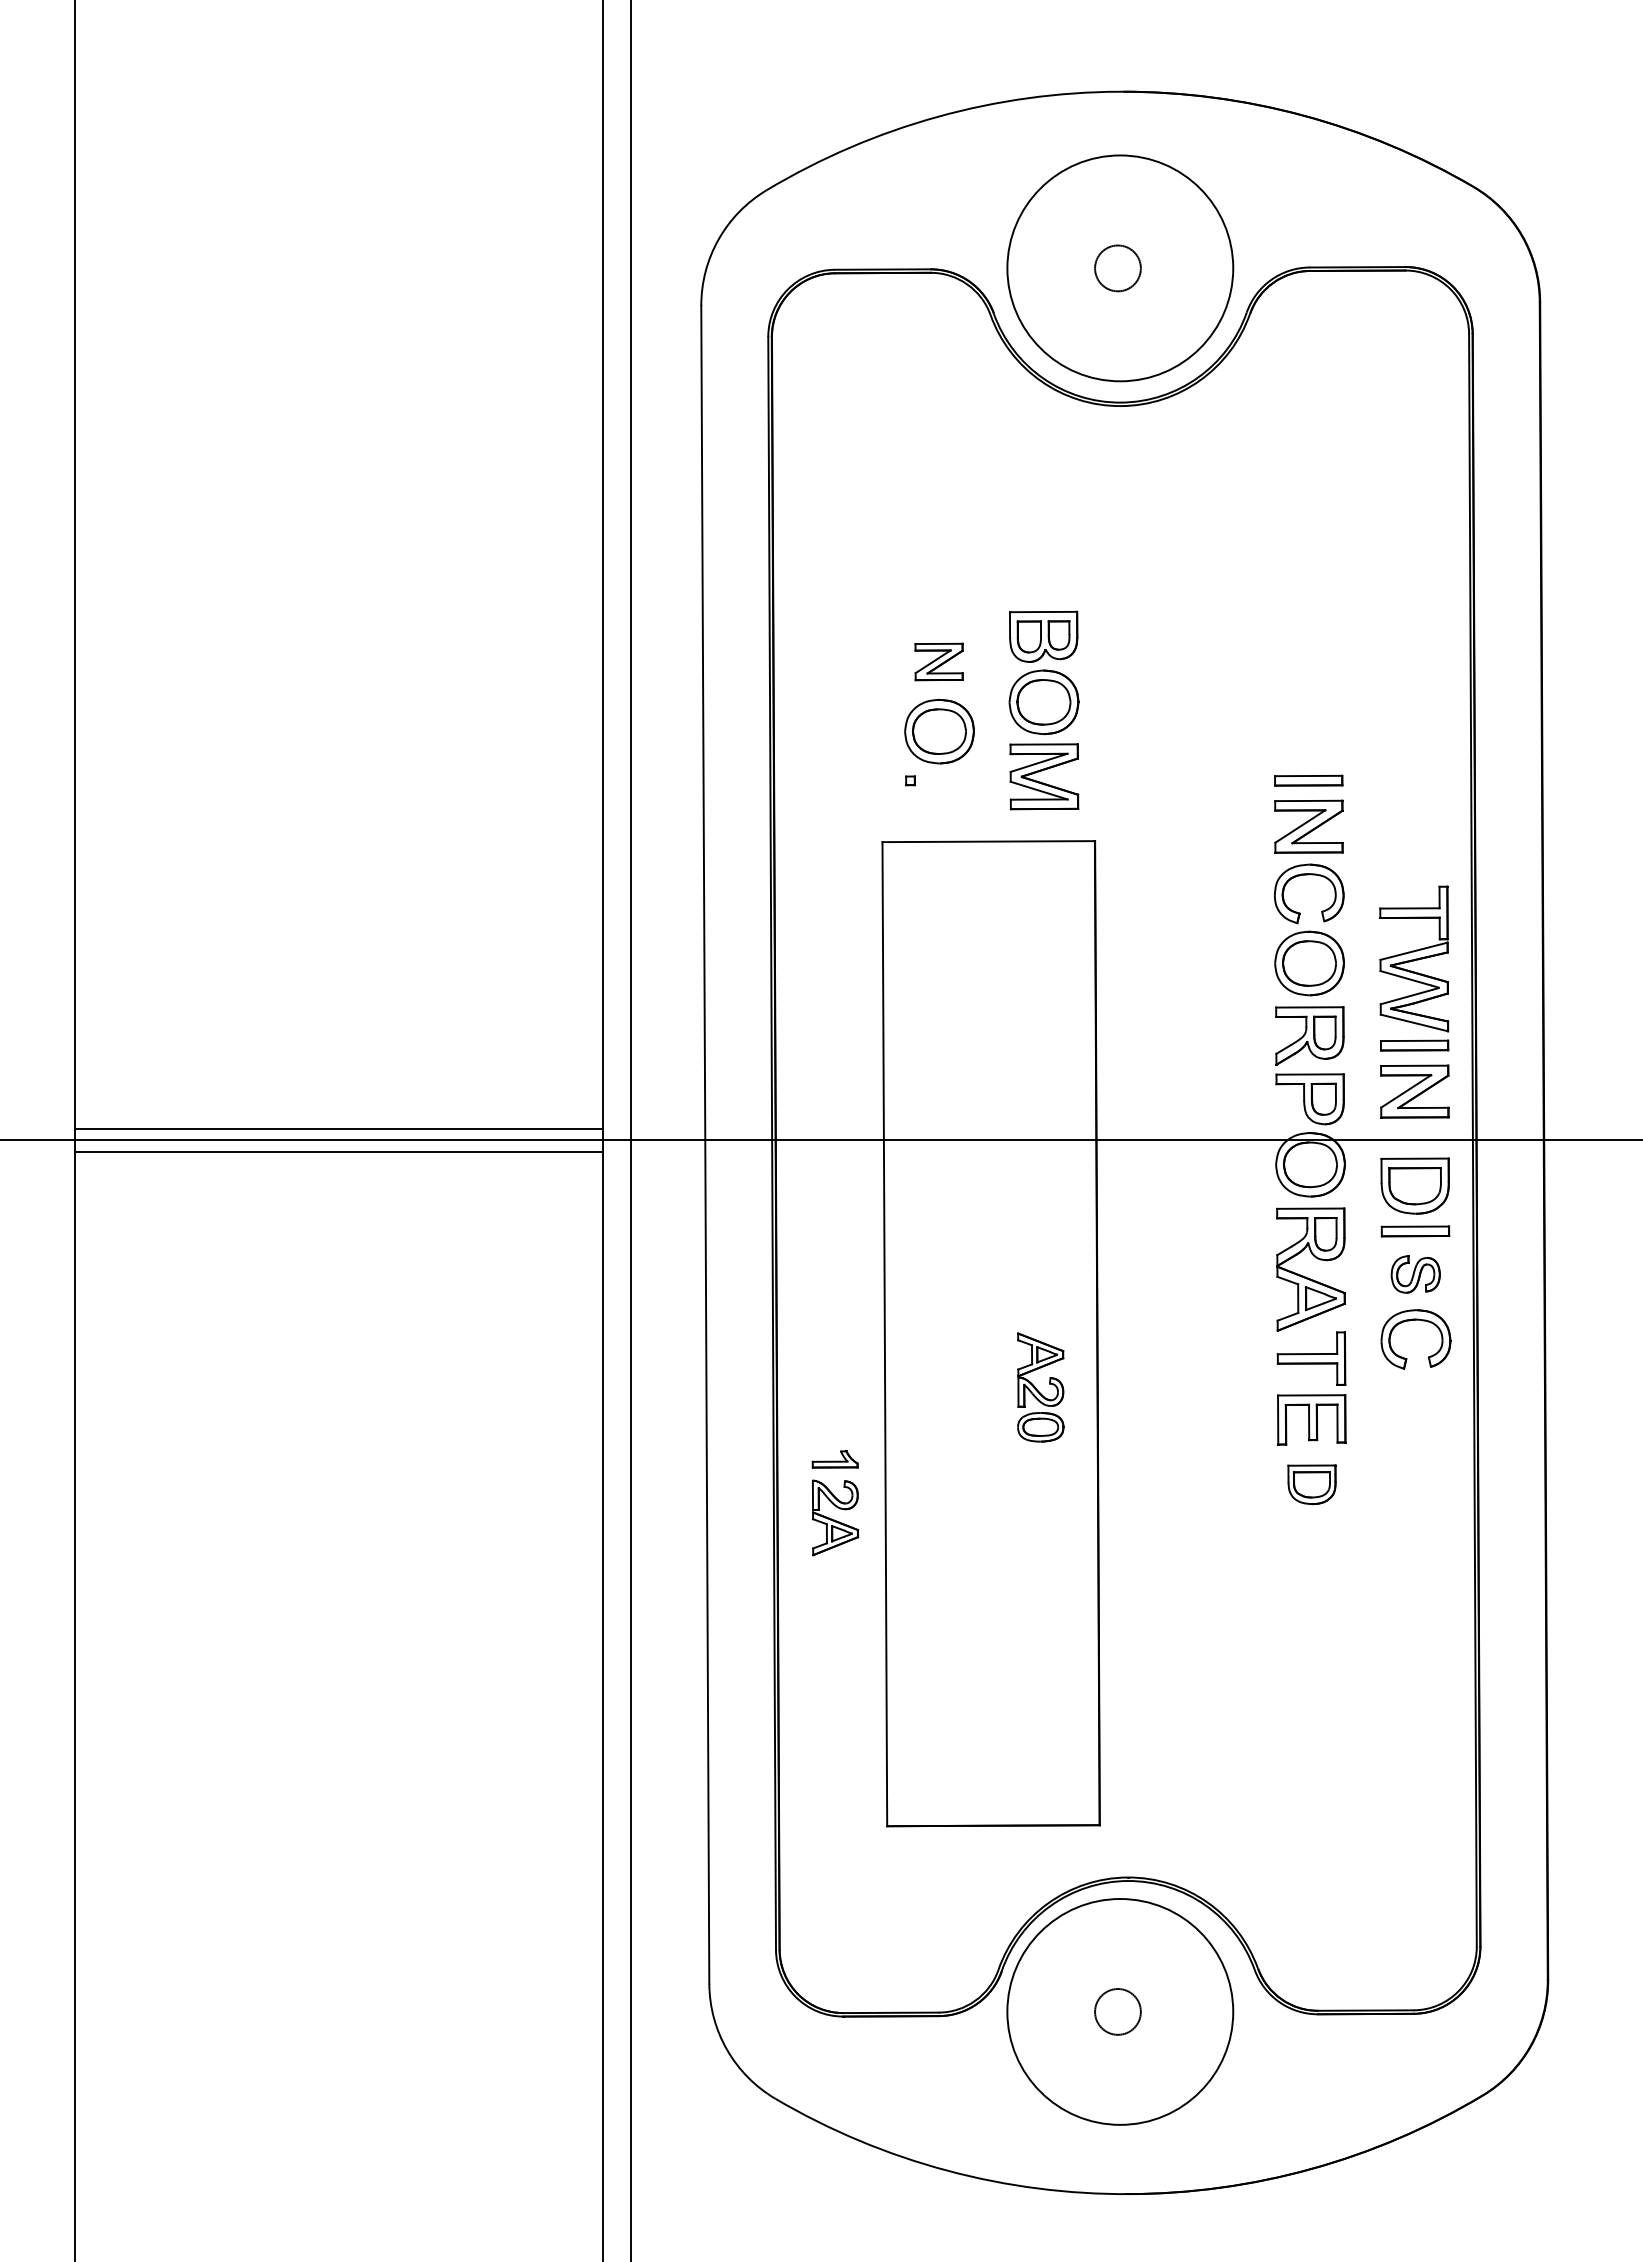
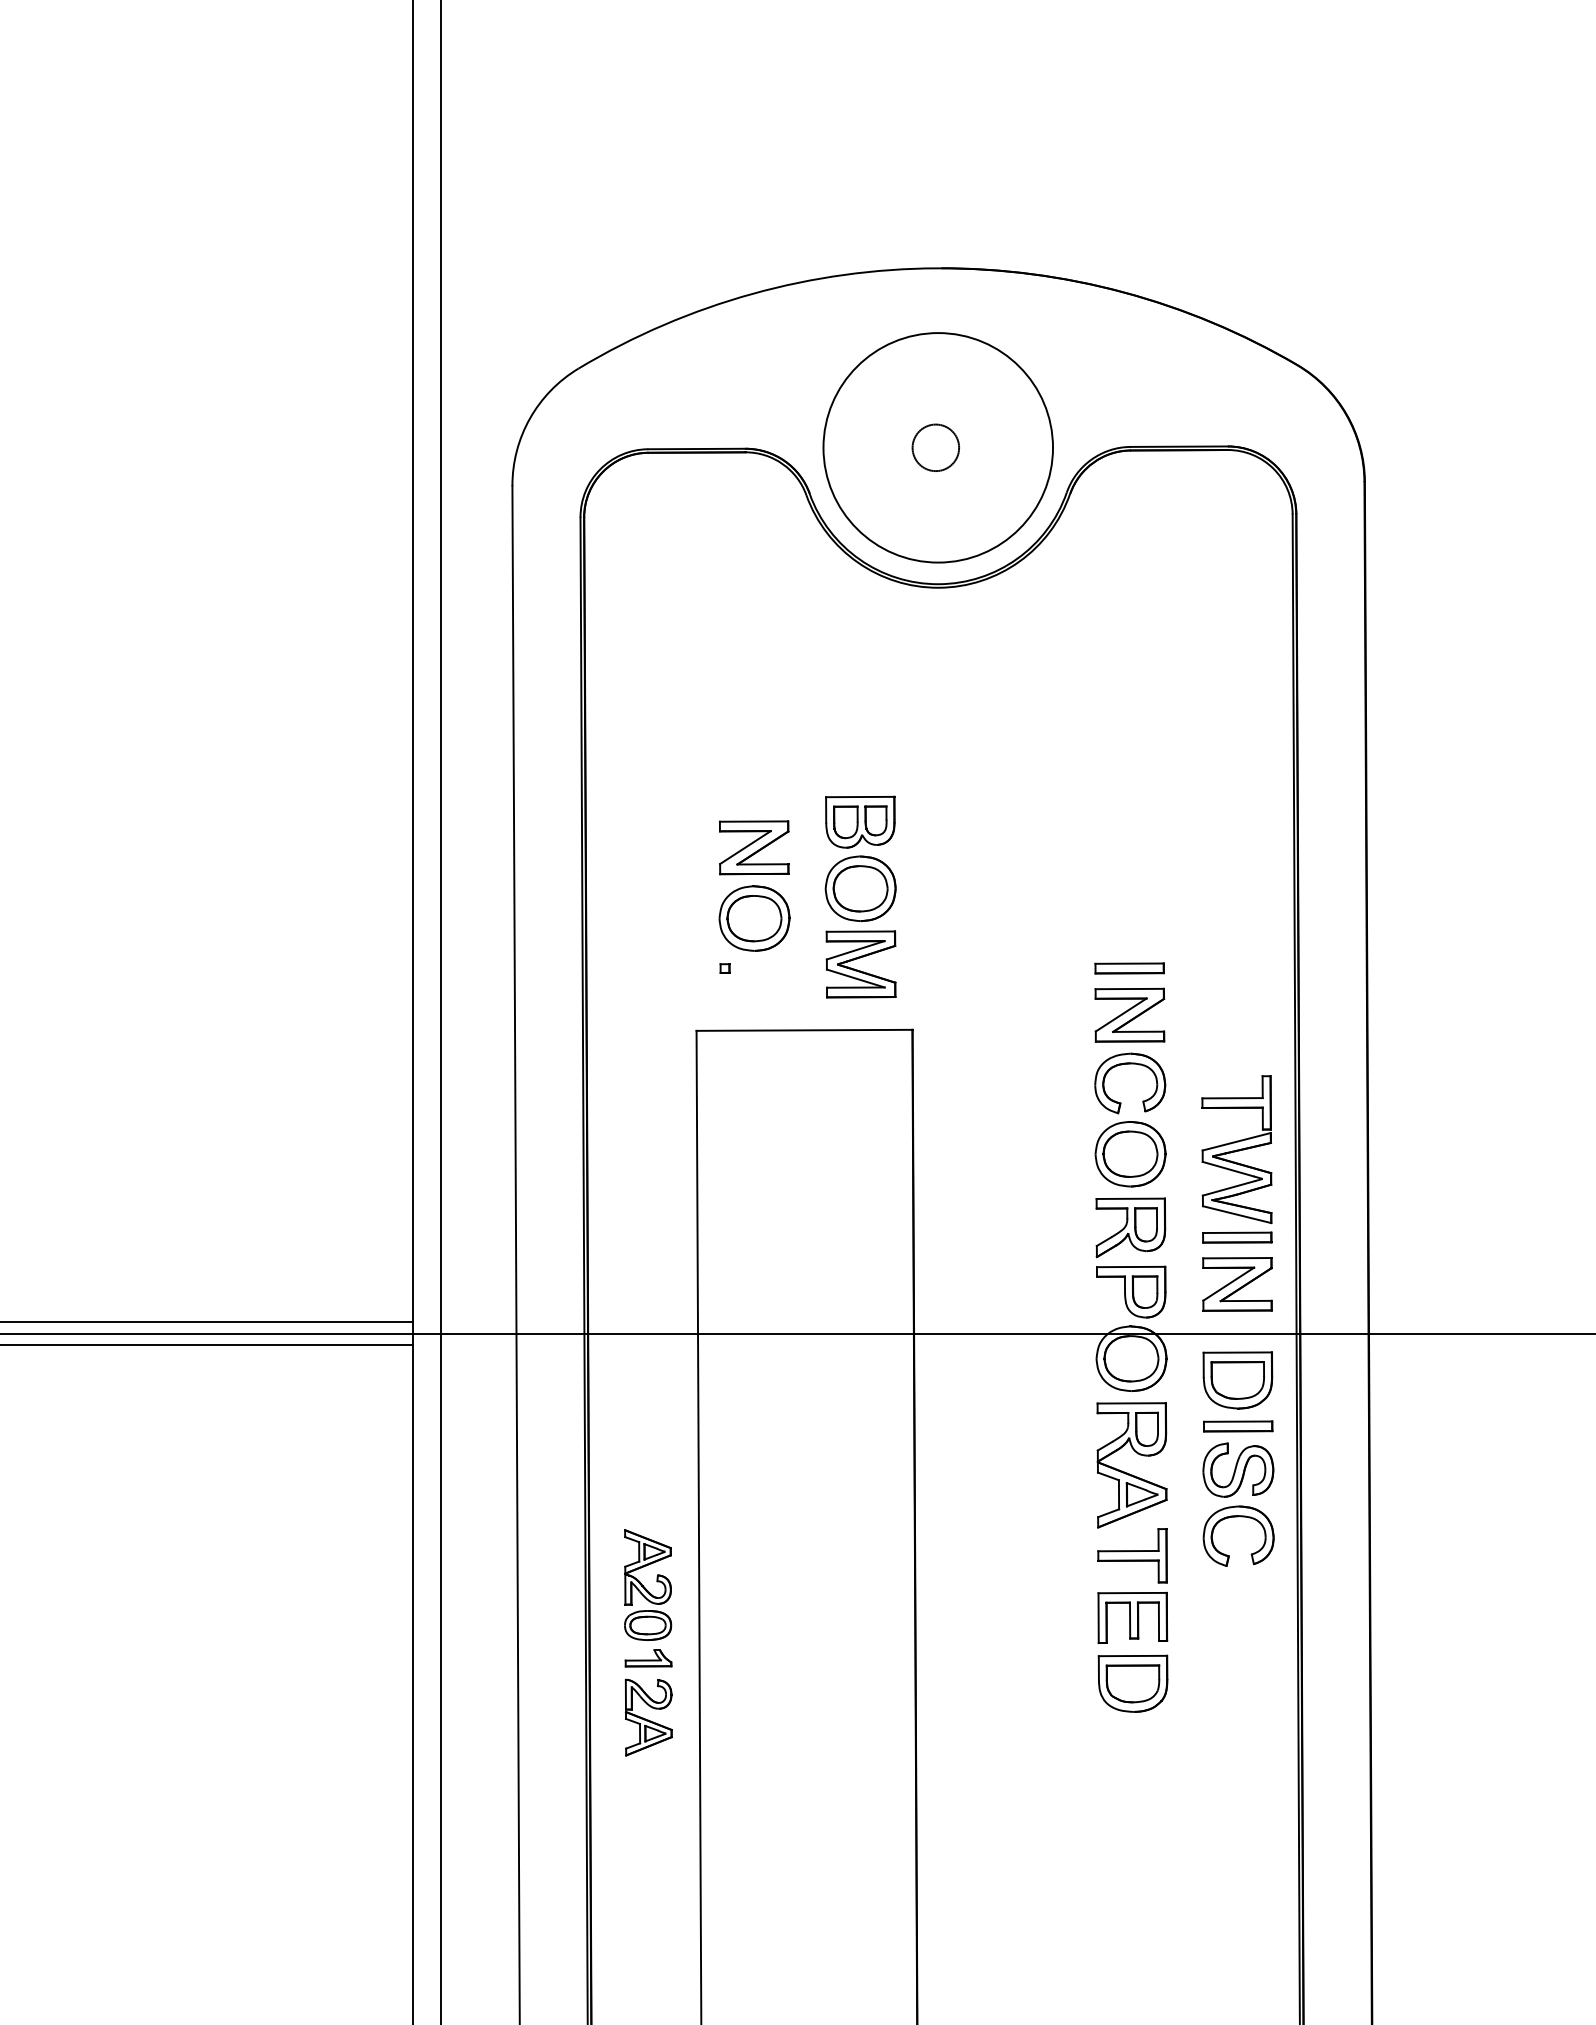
part: (938, 661) -> (753, 847), size x1.43
part: (1415, 1274) -> (1238, 1470), size x1.43
part: (1040, 1387) -> (647, 1585), moved
part: (1311, 1484) -> (1132, 1683), size x1.43

